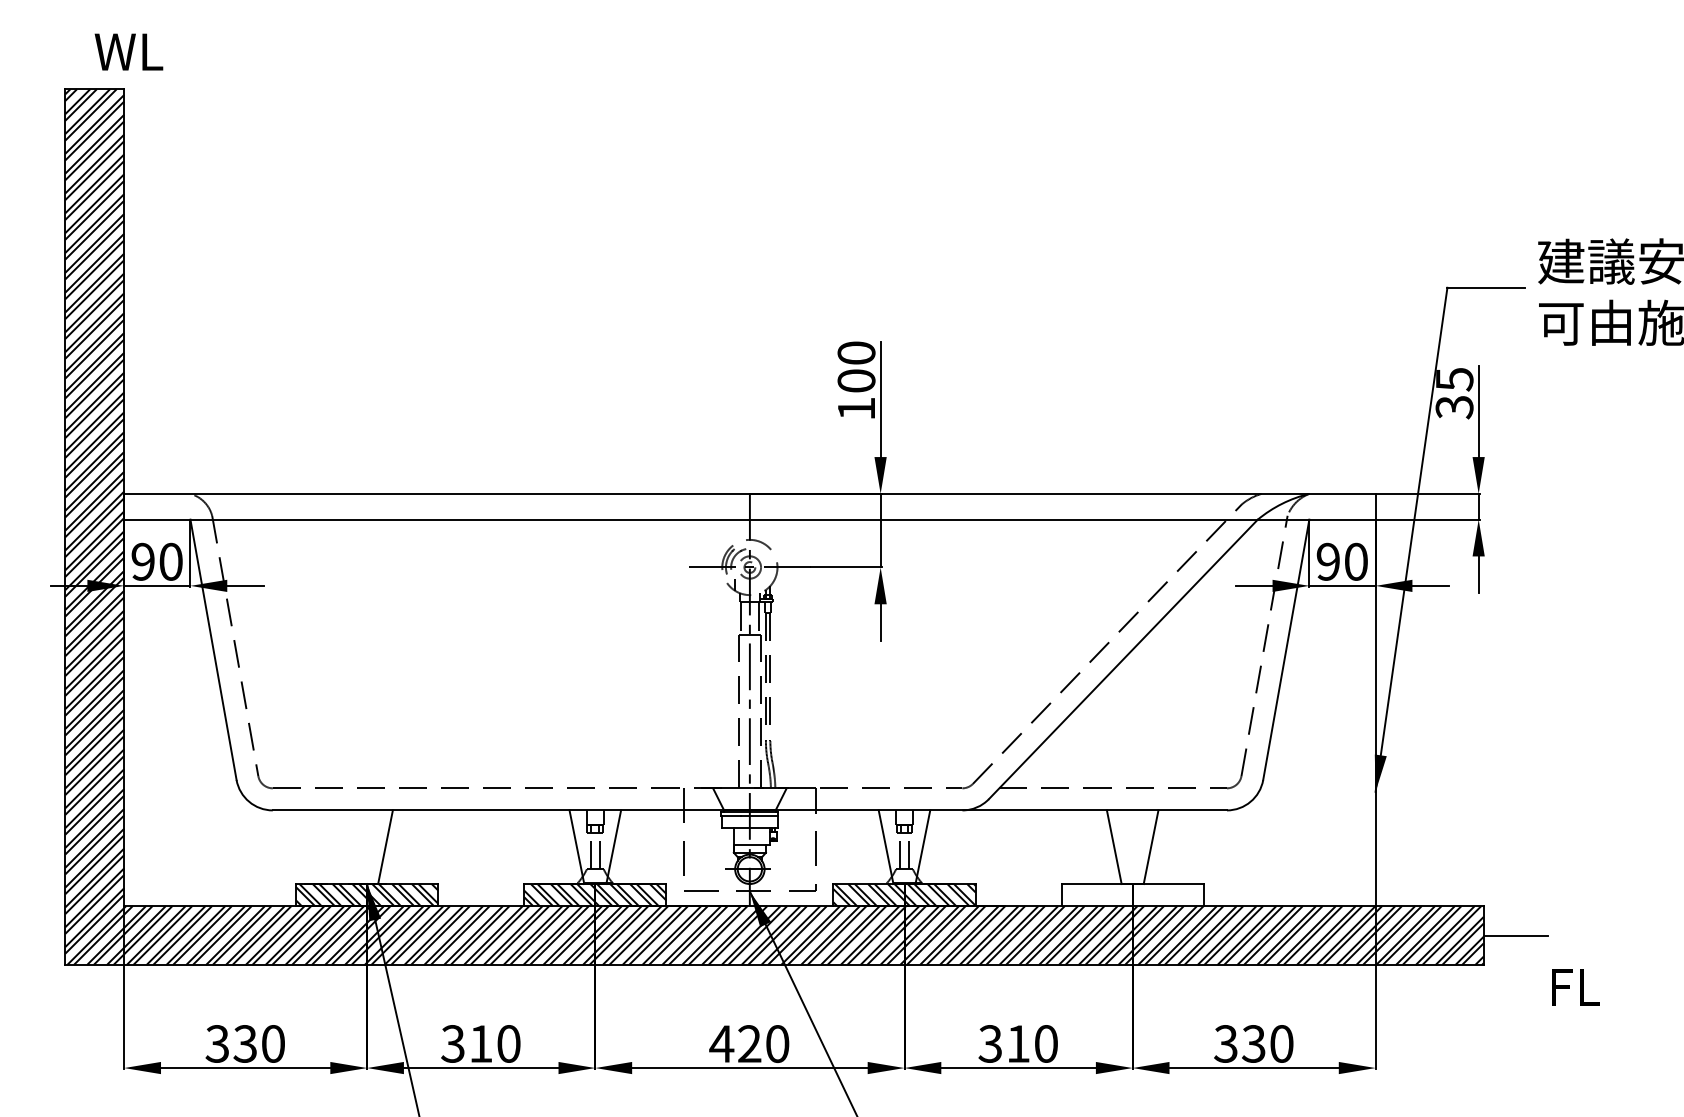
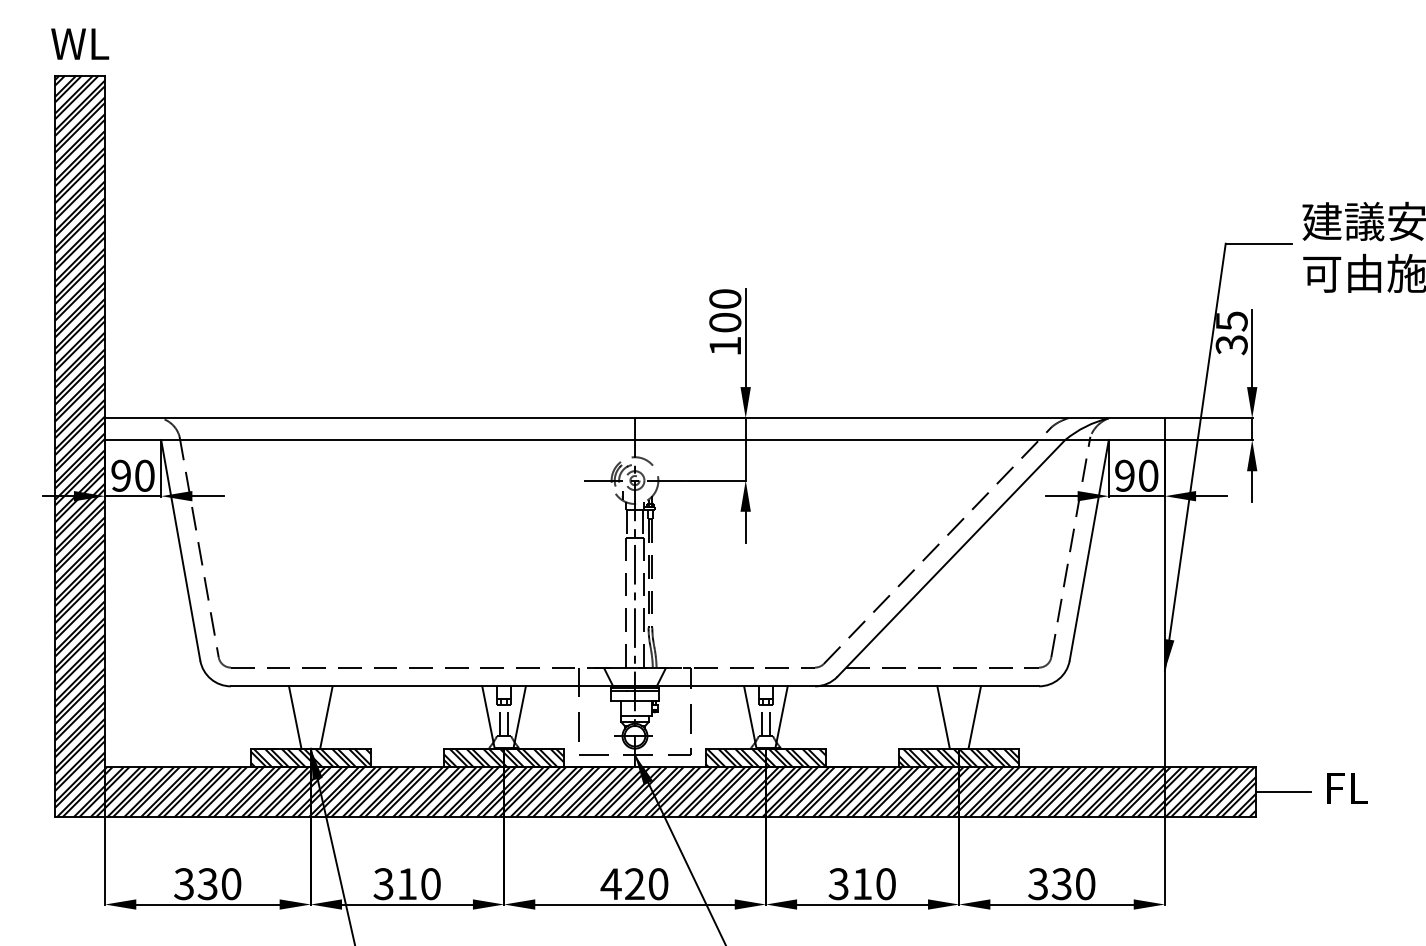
text: (129, 51) -> (80, 43), moved
line: (349, 847) -> (295, 717), added
hatch: (1131, 894) -> (958, 757), added
text: (1575, 987) -> (1347, 788), moved

